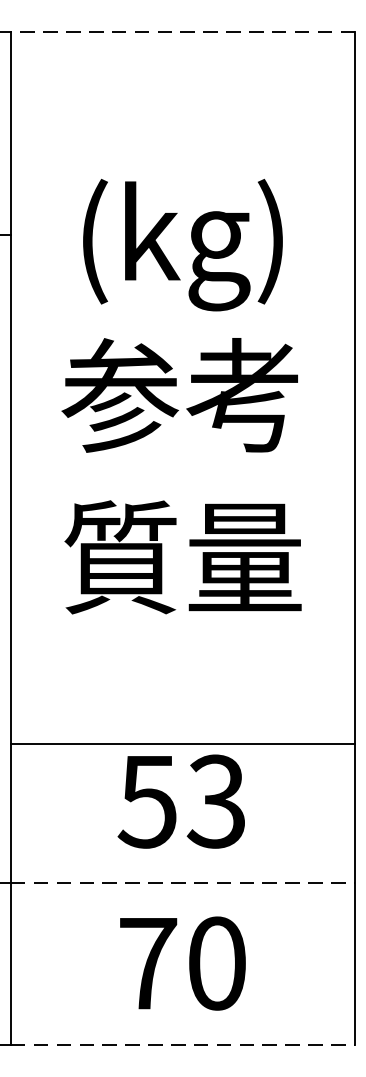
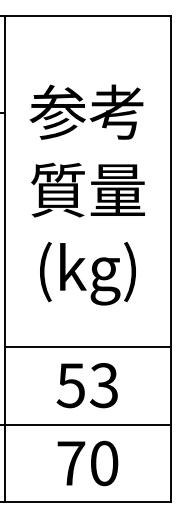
line: (184, 32) -> (88, 15), dashed -> solid
text: (179, 242) -> (86, 116), (kg) -> 参考
text: (181, 394) -> (87, 189), 参考 -> 質量
text: (184, 566) -> (88, 272), 質量 -> (kg)
line: (181, 743) -> (87, 346), moved
line: (184, 882) -> (88, 424), dashed -> solid
line: (184, 1044) -> (88, 502), dashed -> solid

